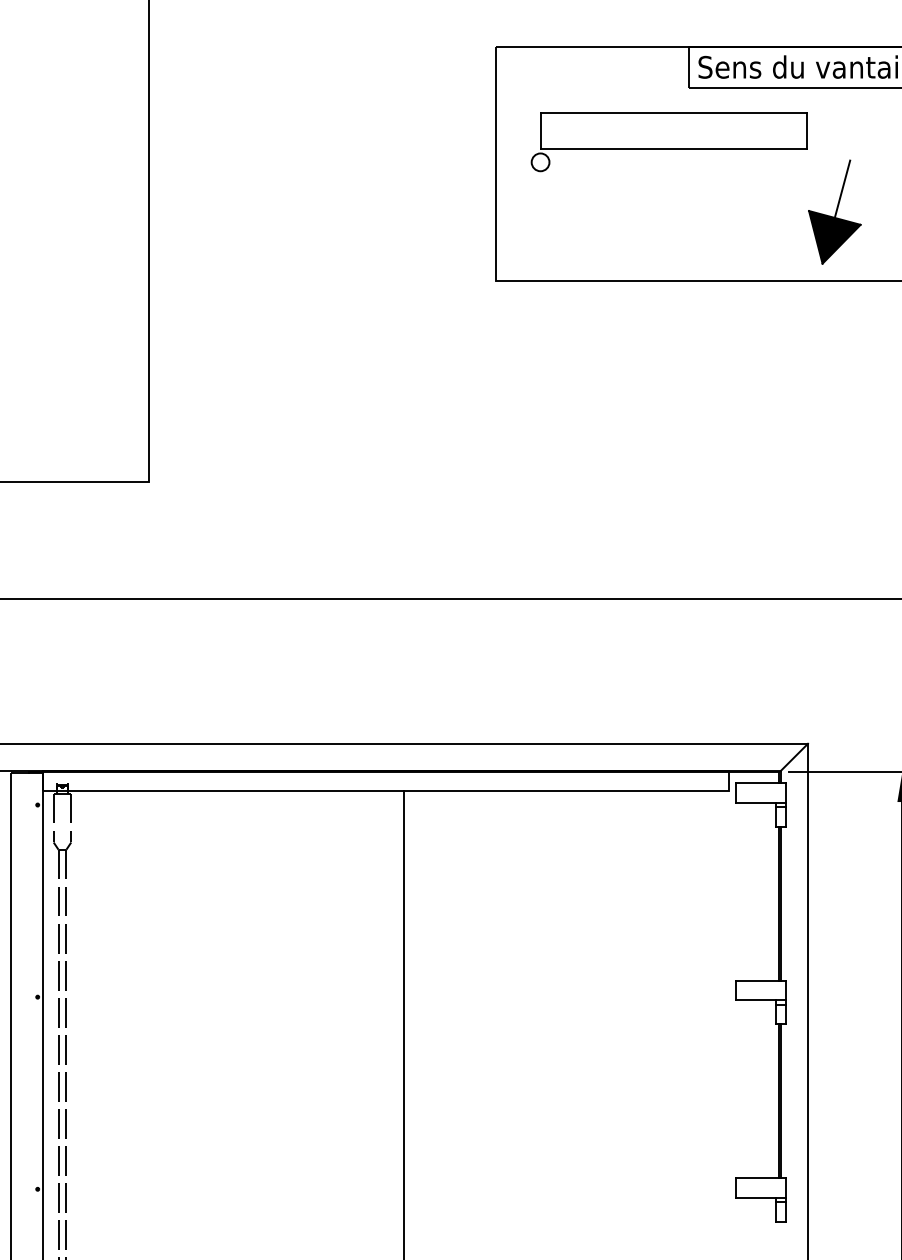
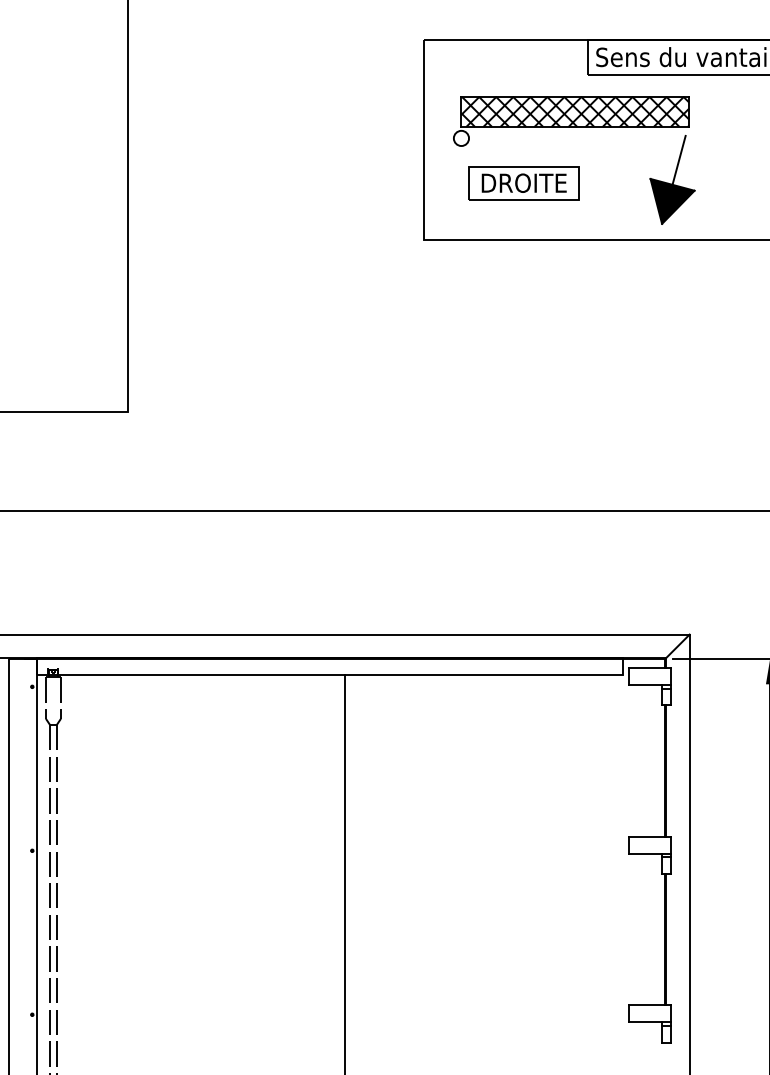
hatch: (674, 130) -> (575, 111), added
part: (834, 211) -> (672, 179), moved
part: (613, 215) -> (523, 183), added

